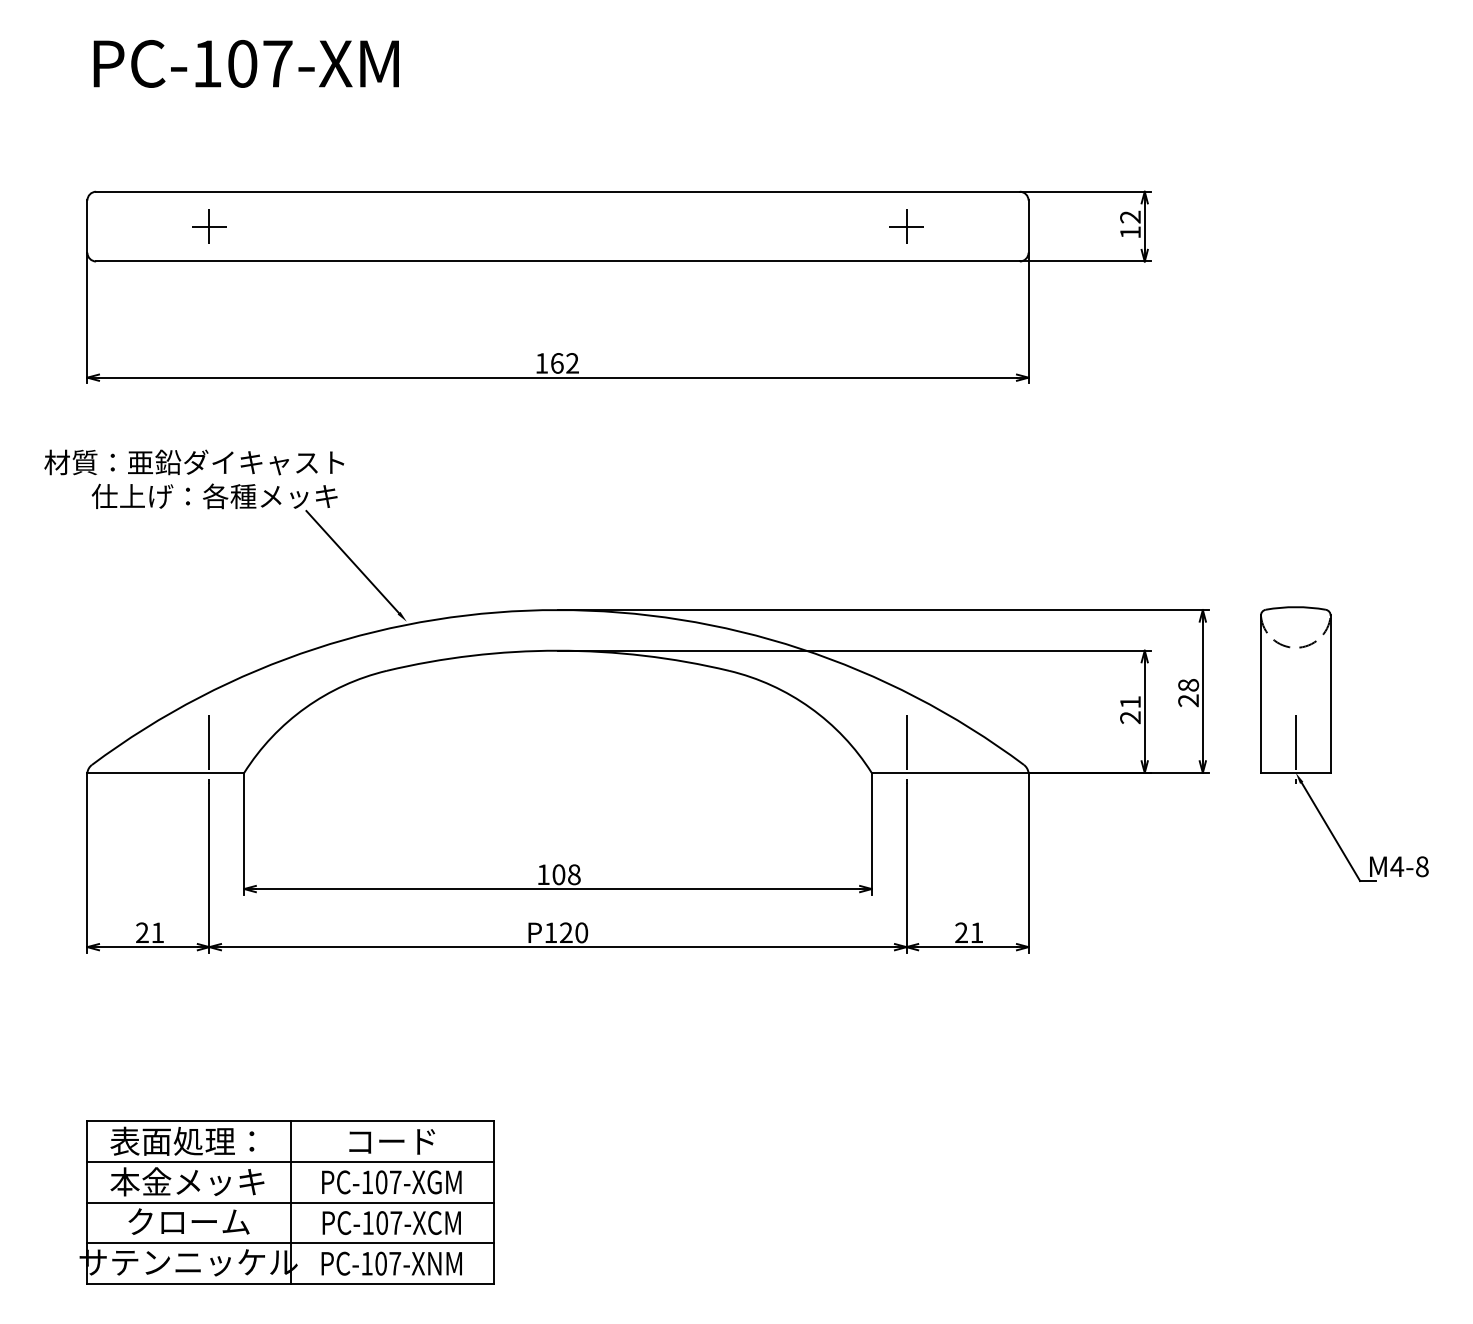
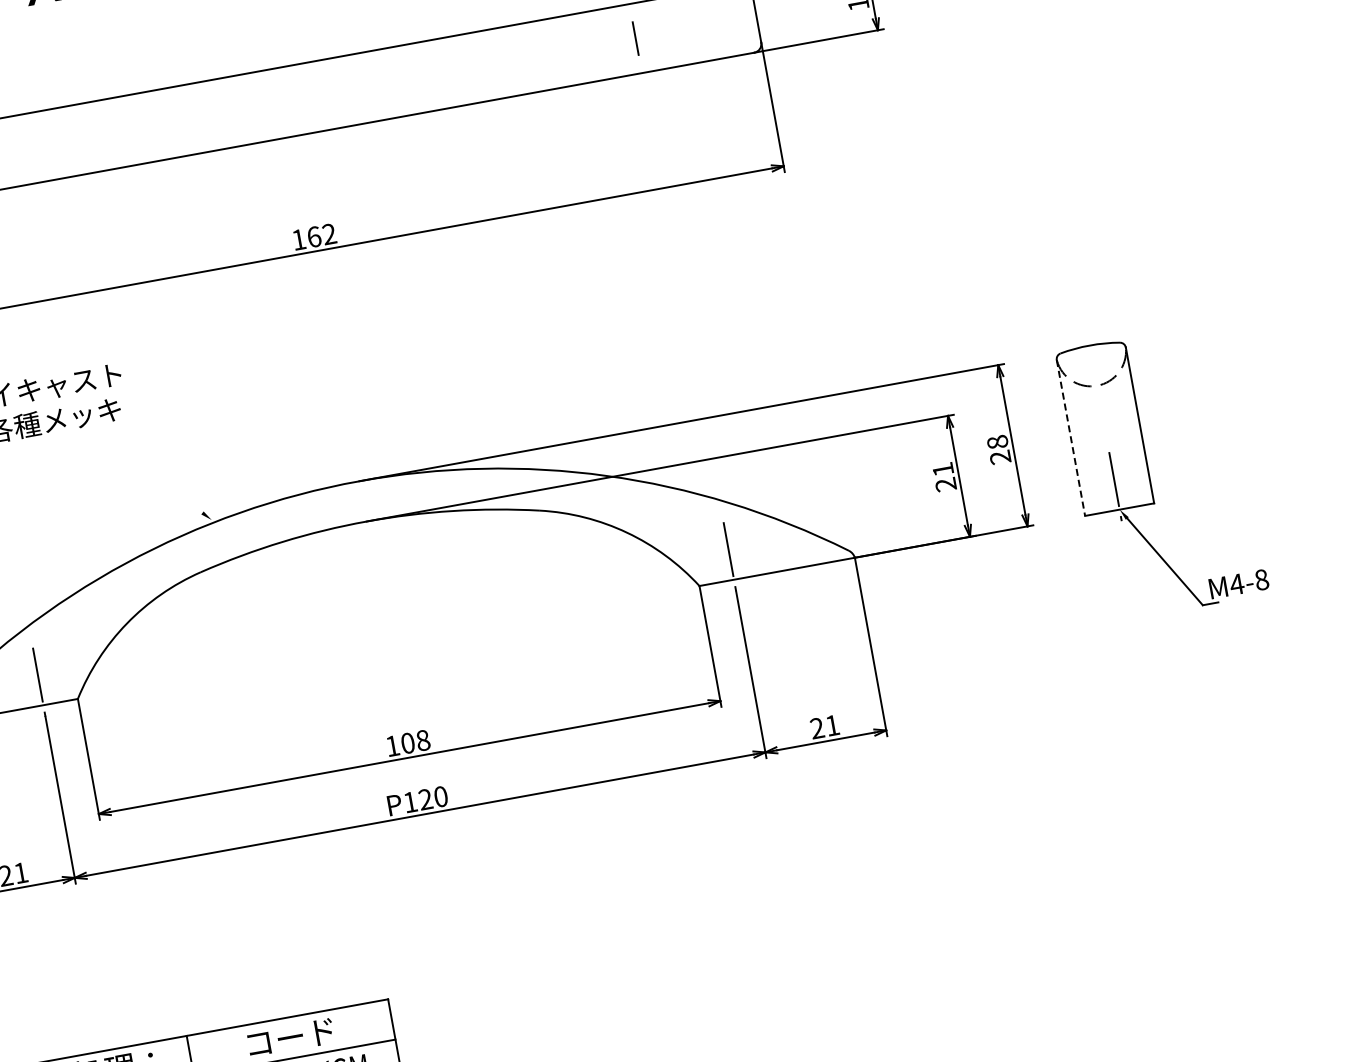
line: (906, 226) -> (635, 38), removed
line: (352, 562) -> (147, 471), removed
line: (1260, 694) -> (1070, 438), solid -> dashed

